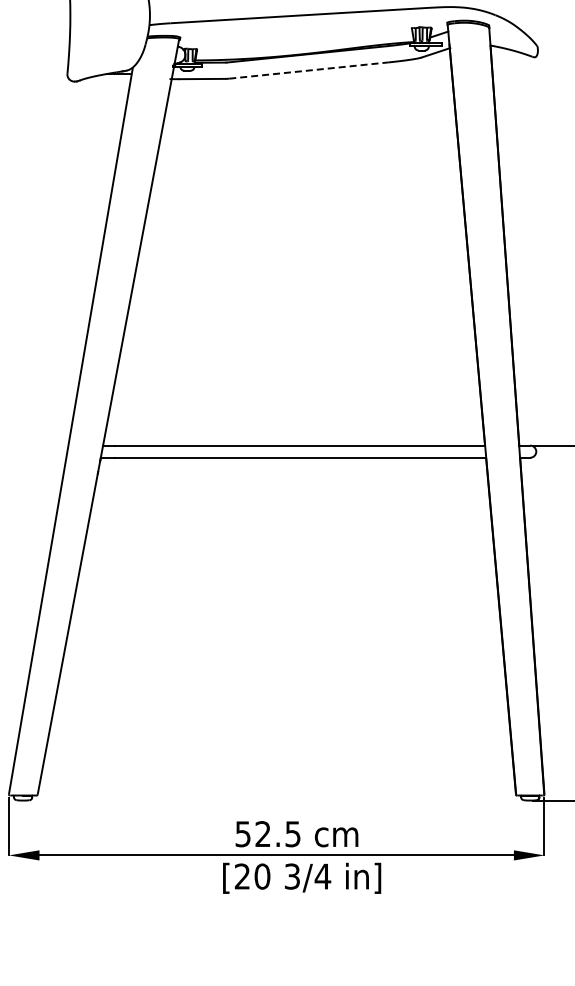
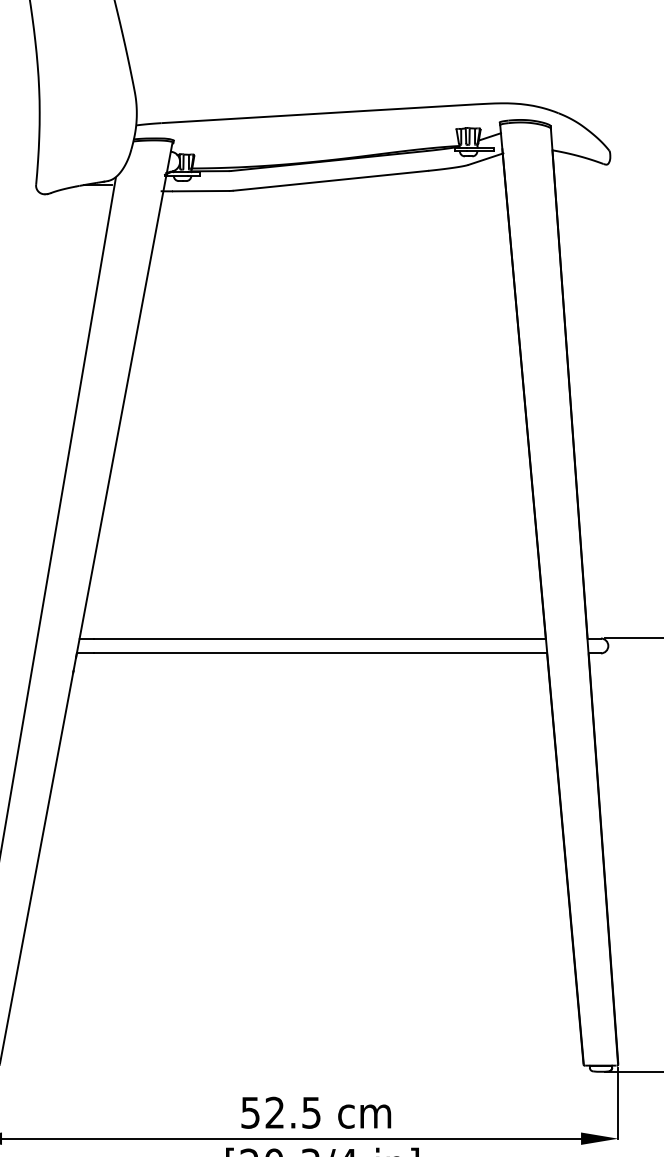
line: (309, 70) -> (331, 180), dashed -> solid

